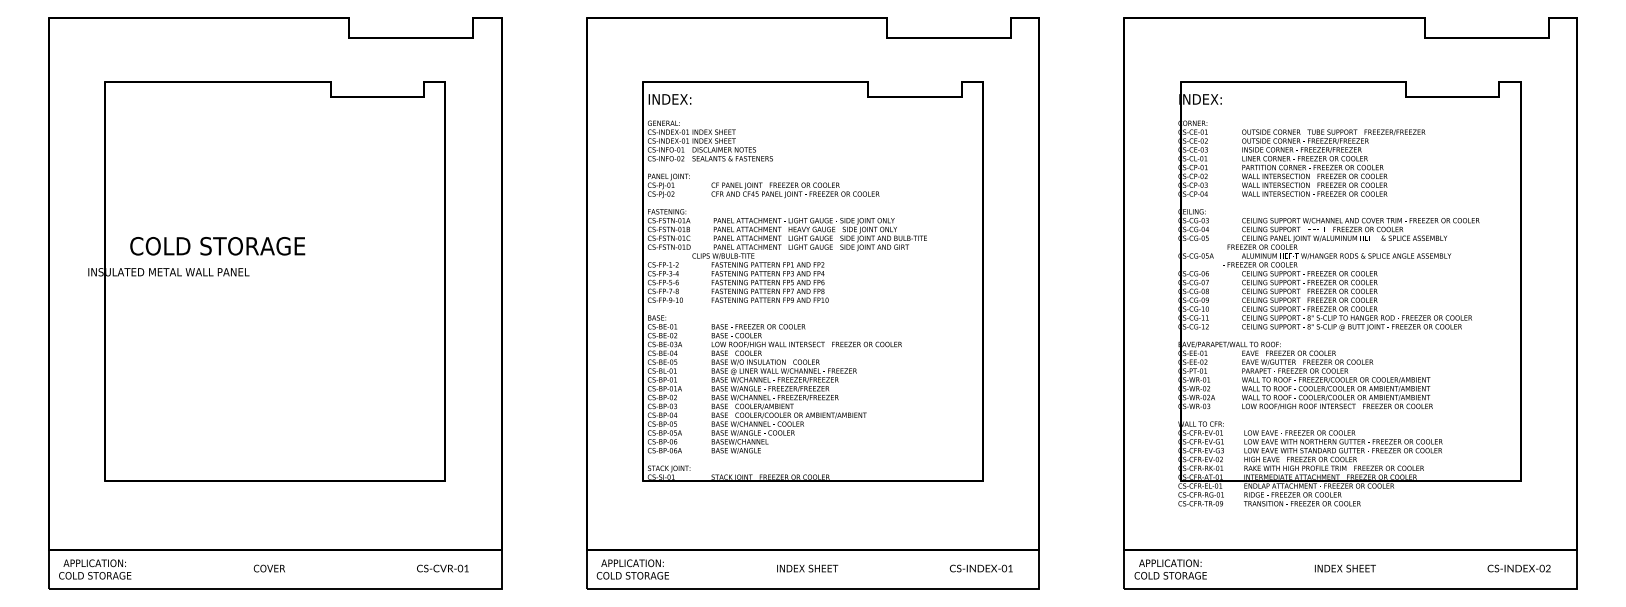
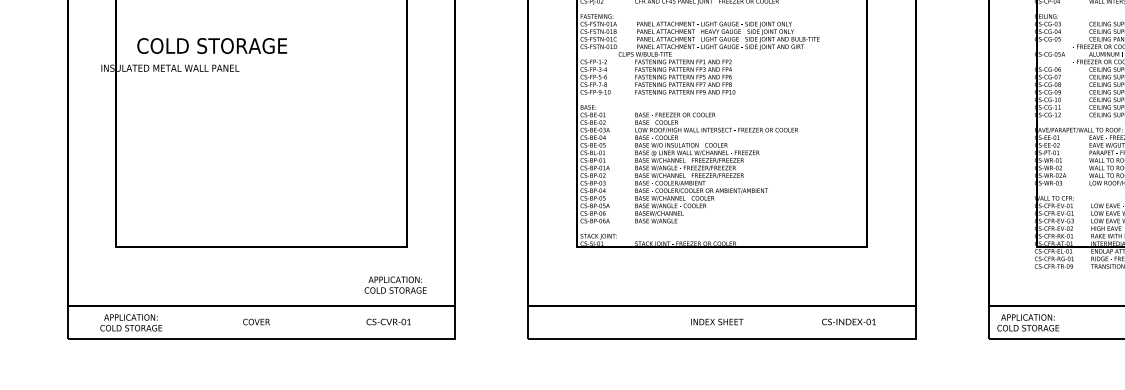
text: (442, 568) -> (388, 321), moved
text: (980, 568) -> (848, 321), moved
text: (95, 569) -> (131, 322), moved
text: (632, 569) -> (395, 285), moved

